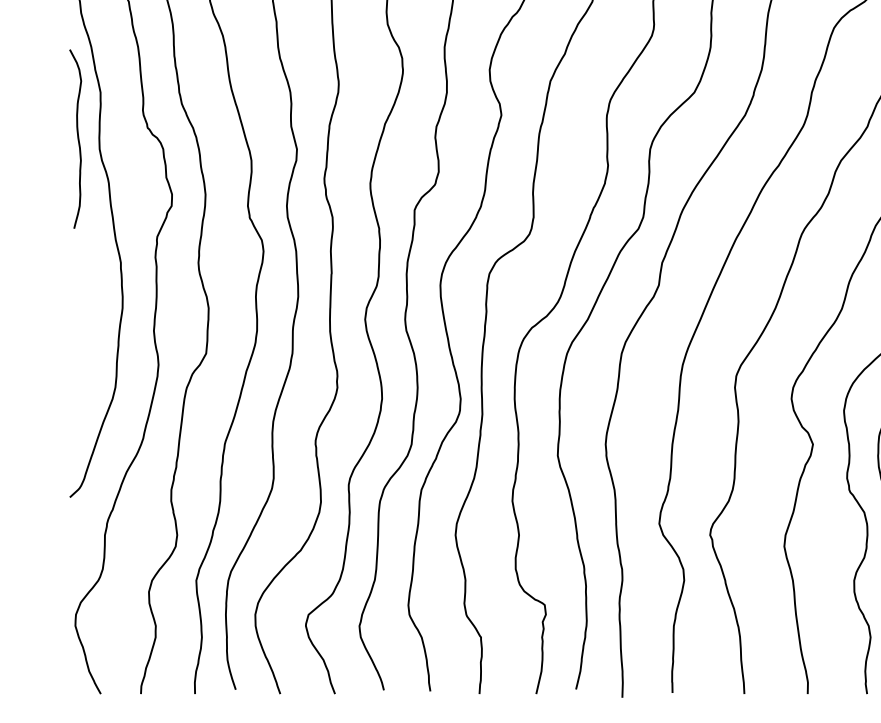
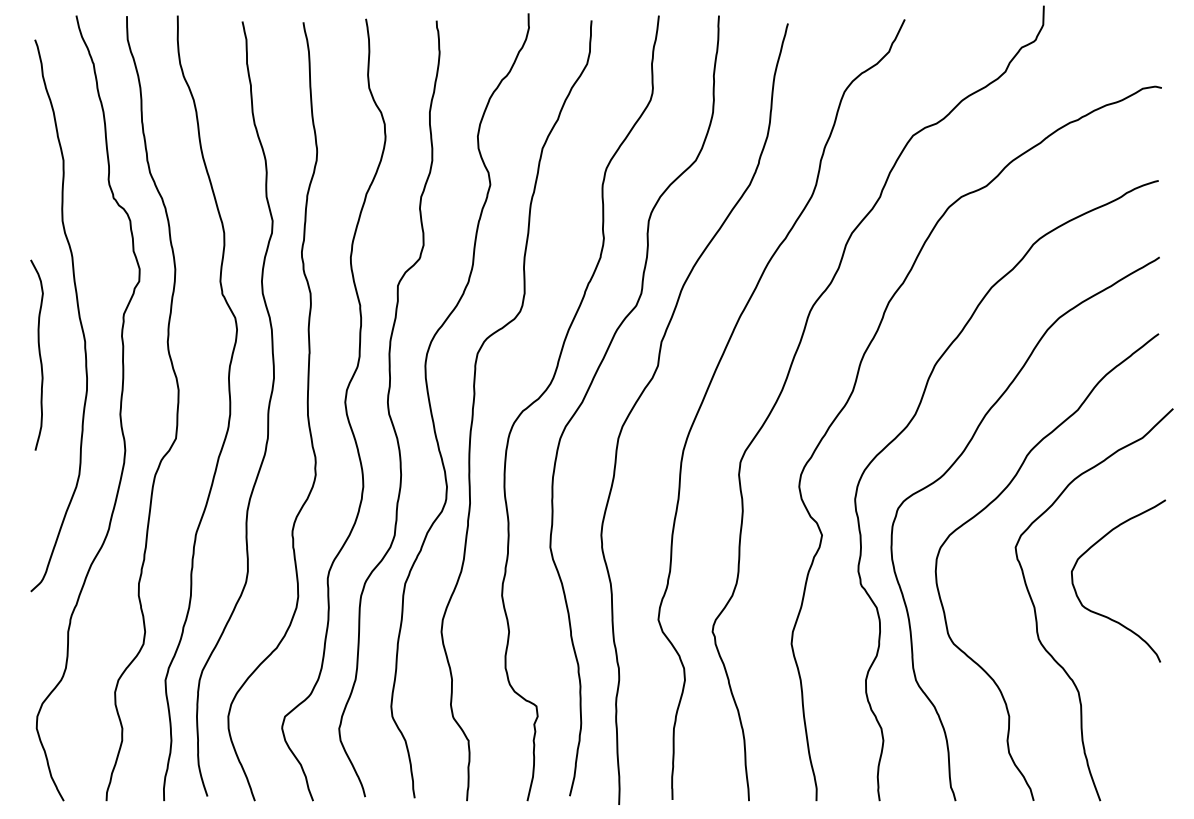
curve: (77, 137) -> (38, 353), moved

